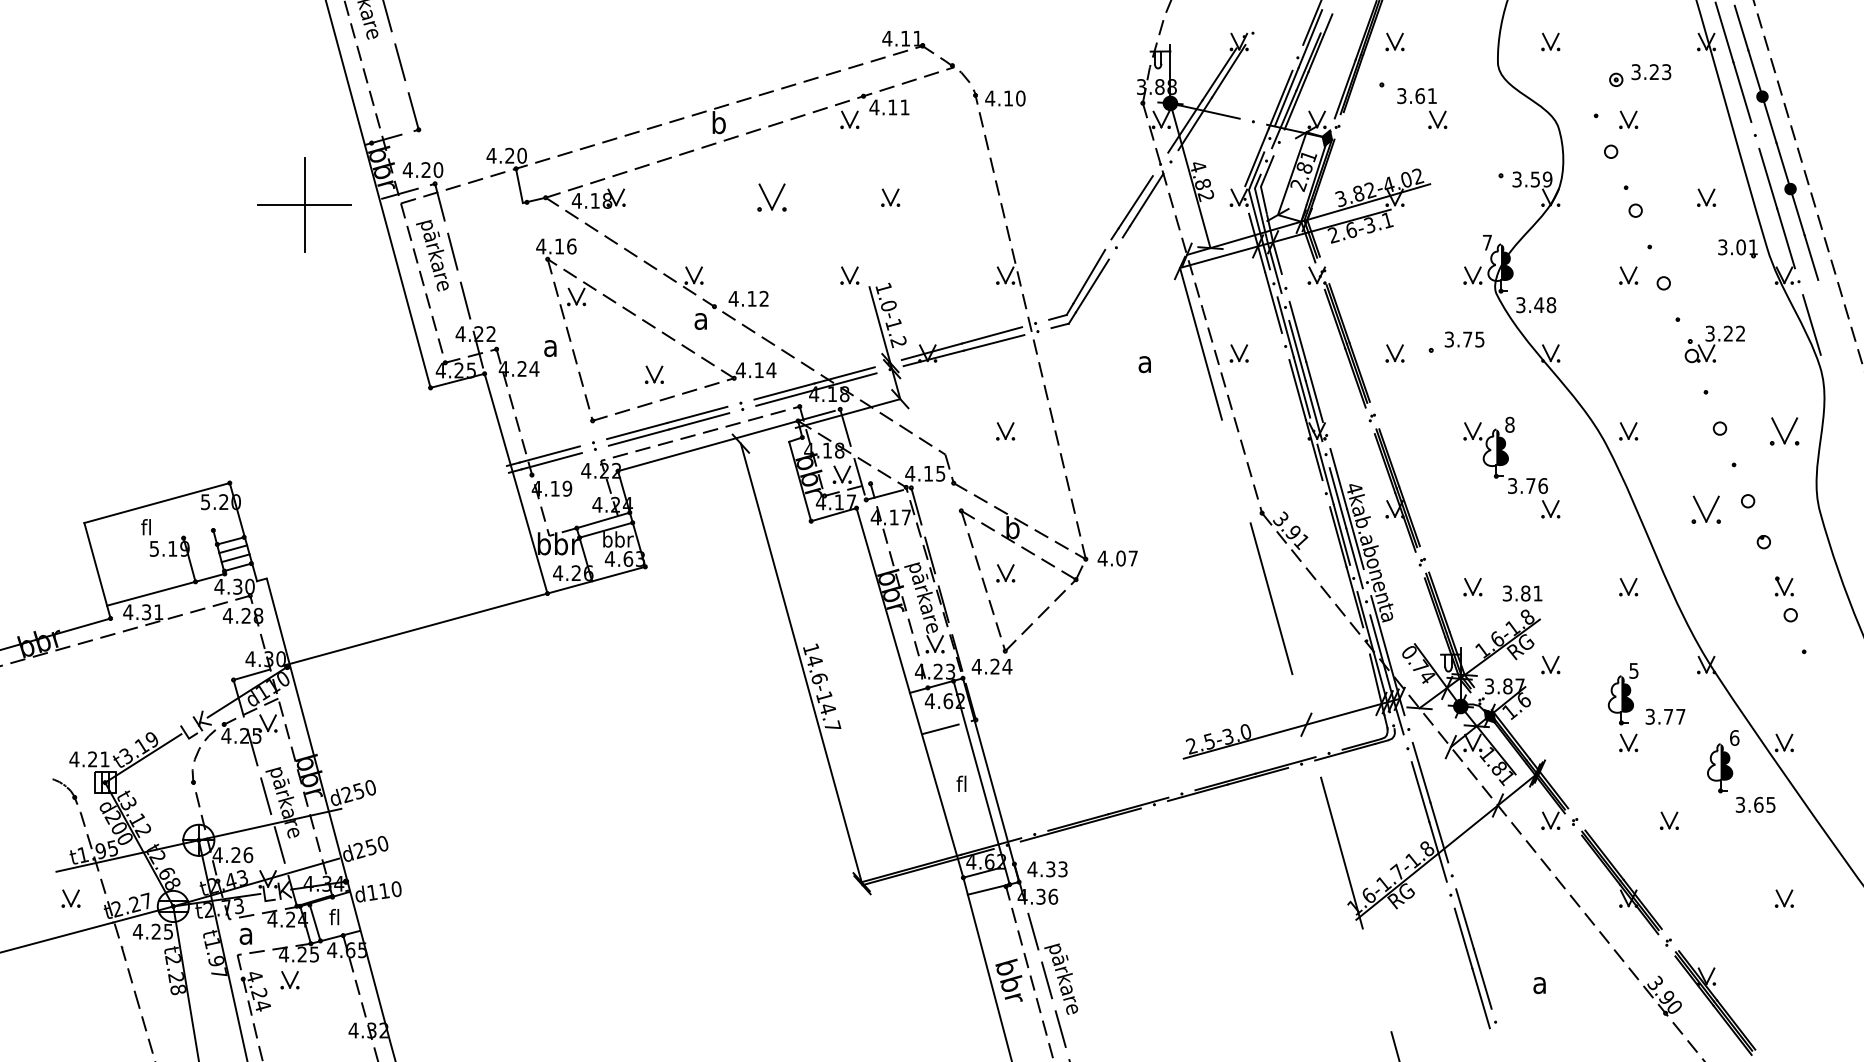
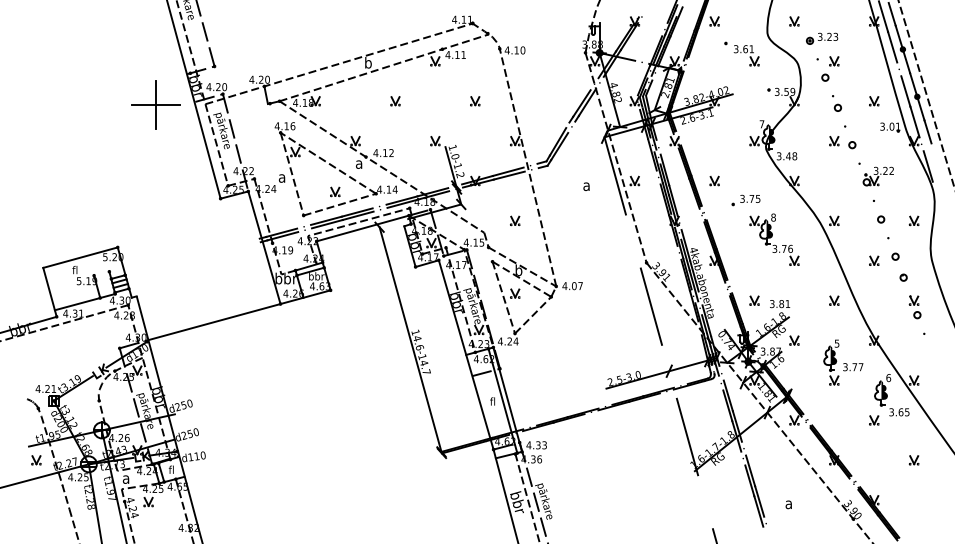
part: (1640, 75) -> (822, 38), moved
part: (1412, 104) -> (741, 53), moved
part: (771, 198) -> (395, 101), size x0.62
part: (891, 198) -> (475, 101), moved
part: (1455, 342) -> (745, 200), moved
part: (1783, 430) -> (913, 220), size x0.62
part: (1706, 508) -> (874, 260), size x0.62
part: (1669, 820) -> (874, 420), moved

